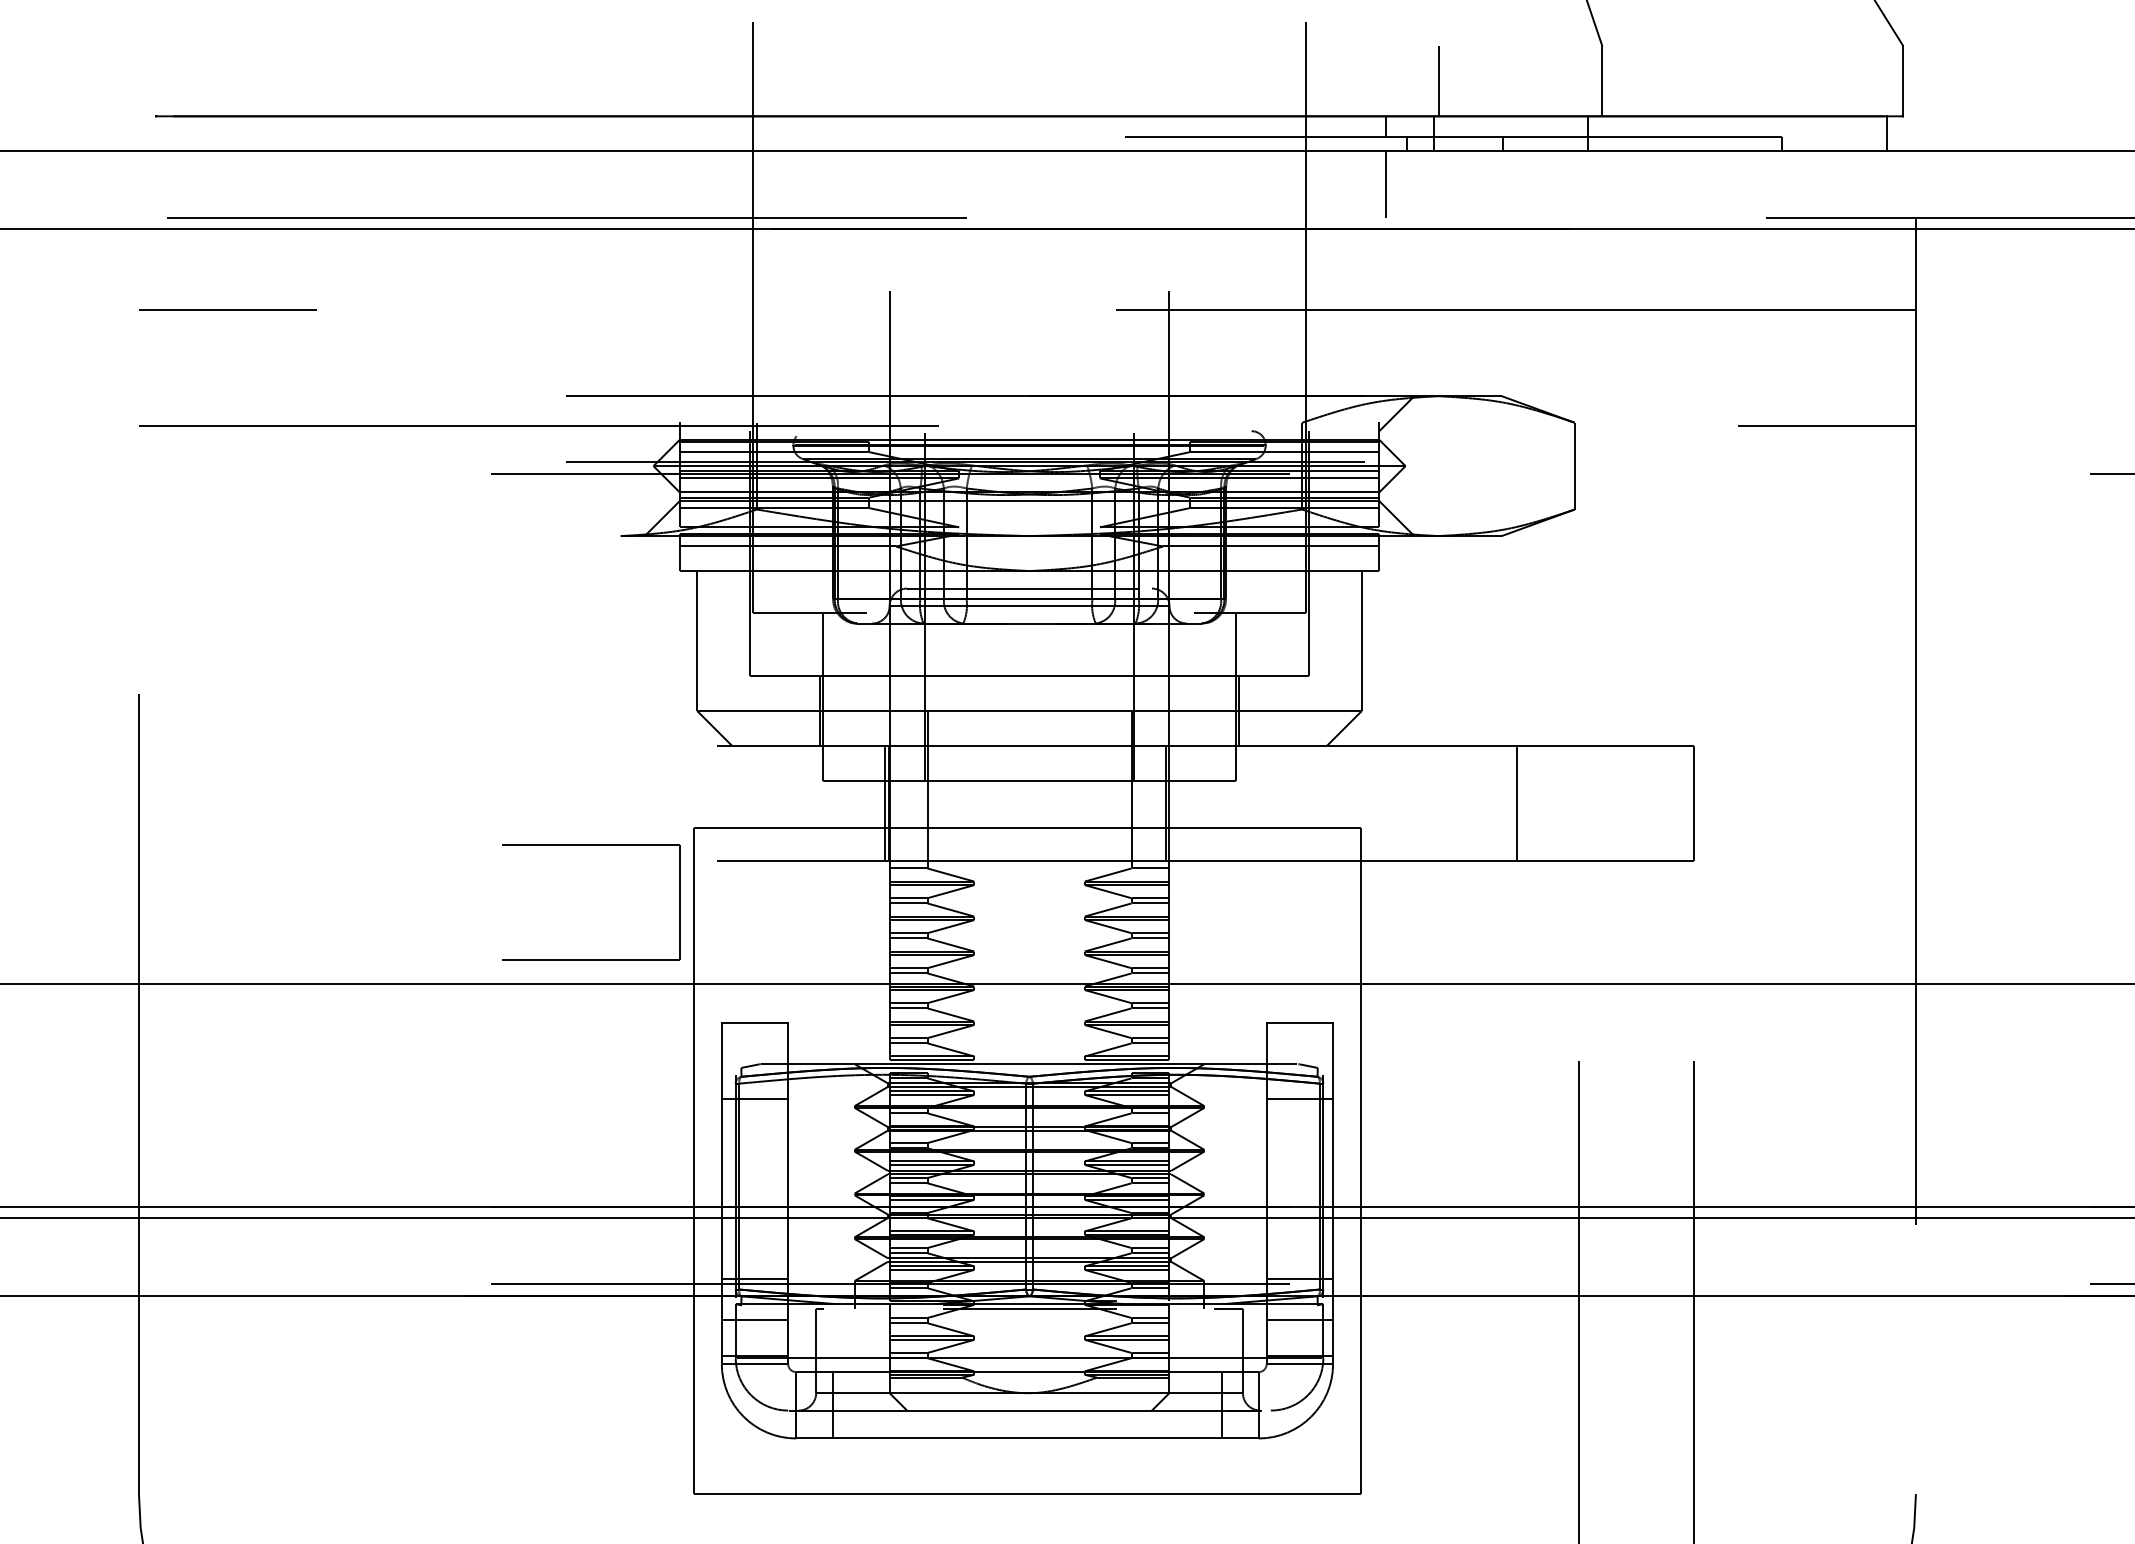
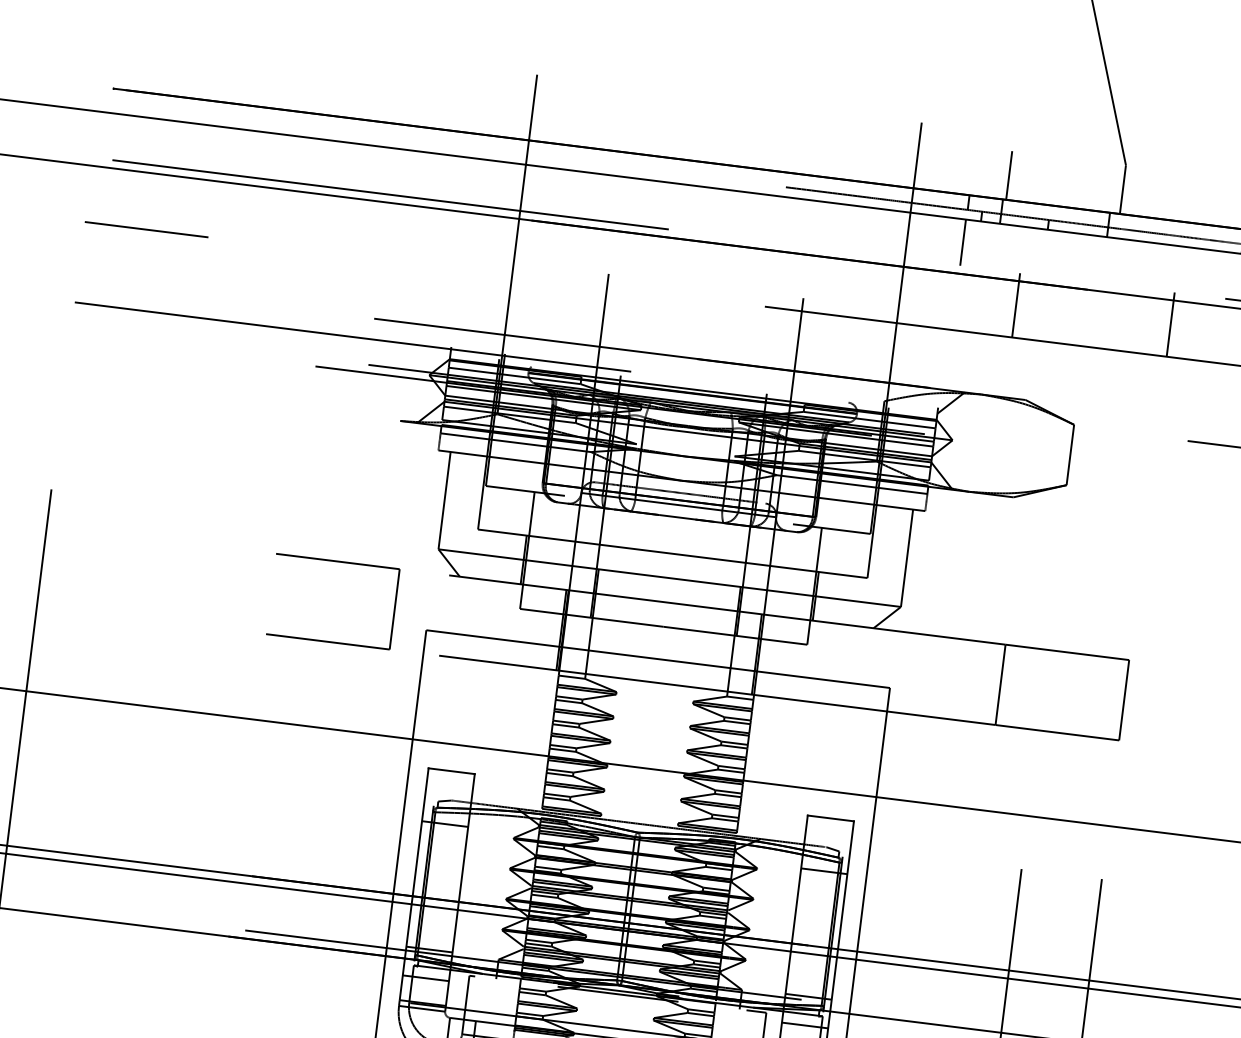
line: (1471, 263) -> (1016, 305), added
line: (1693, 263) -> (1170, 324), added
part: (591, 845) -> (338, 561), moved

